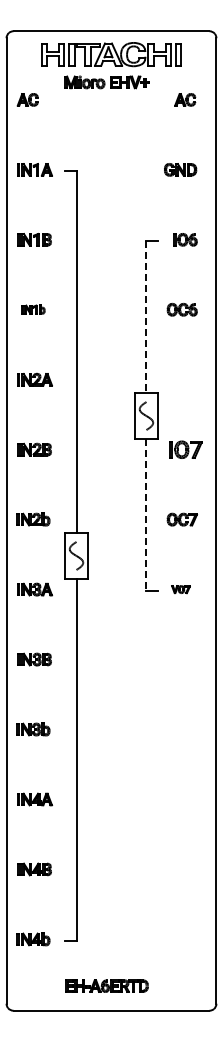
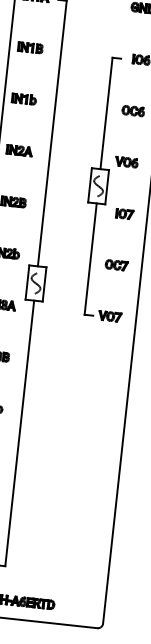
part: (33, 309) -> (24, 98), size x1.43
line: (146, 316) -> (106, 113), dashed -> solid
part: (180, 379) -> (126, 162), added
part: (185, 449) -> (124, 213), size x0.71
line: (146, 515) -> (90, 259), dashed -> solid
part: (180, 589) -> (109, 316), size x1.67

